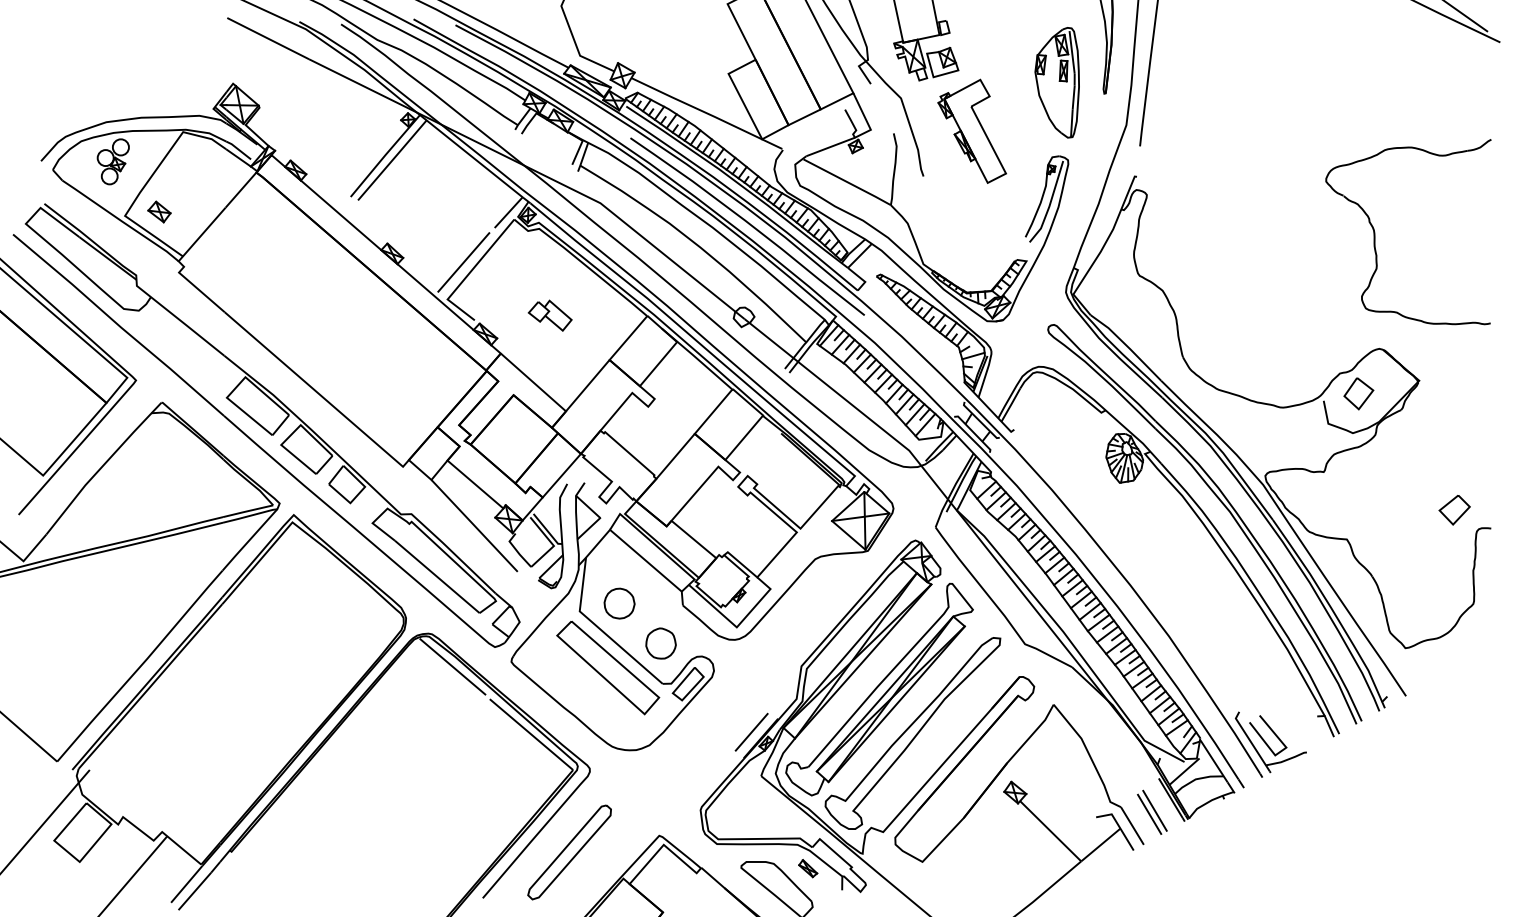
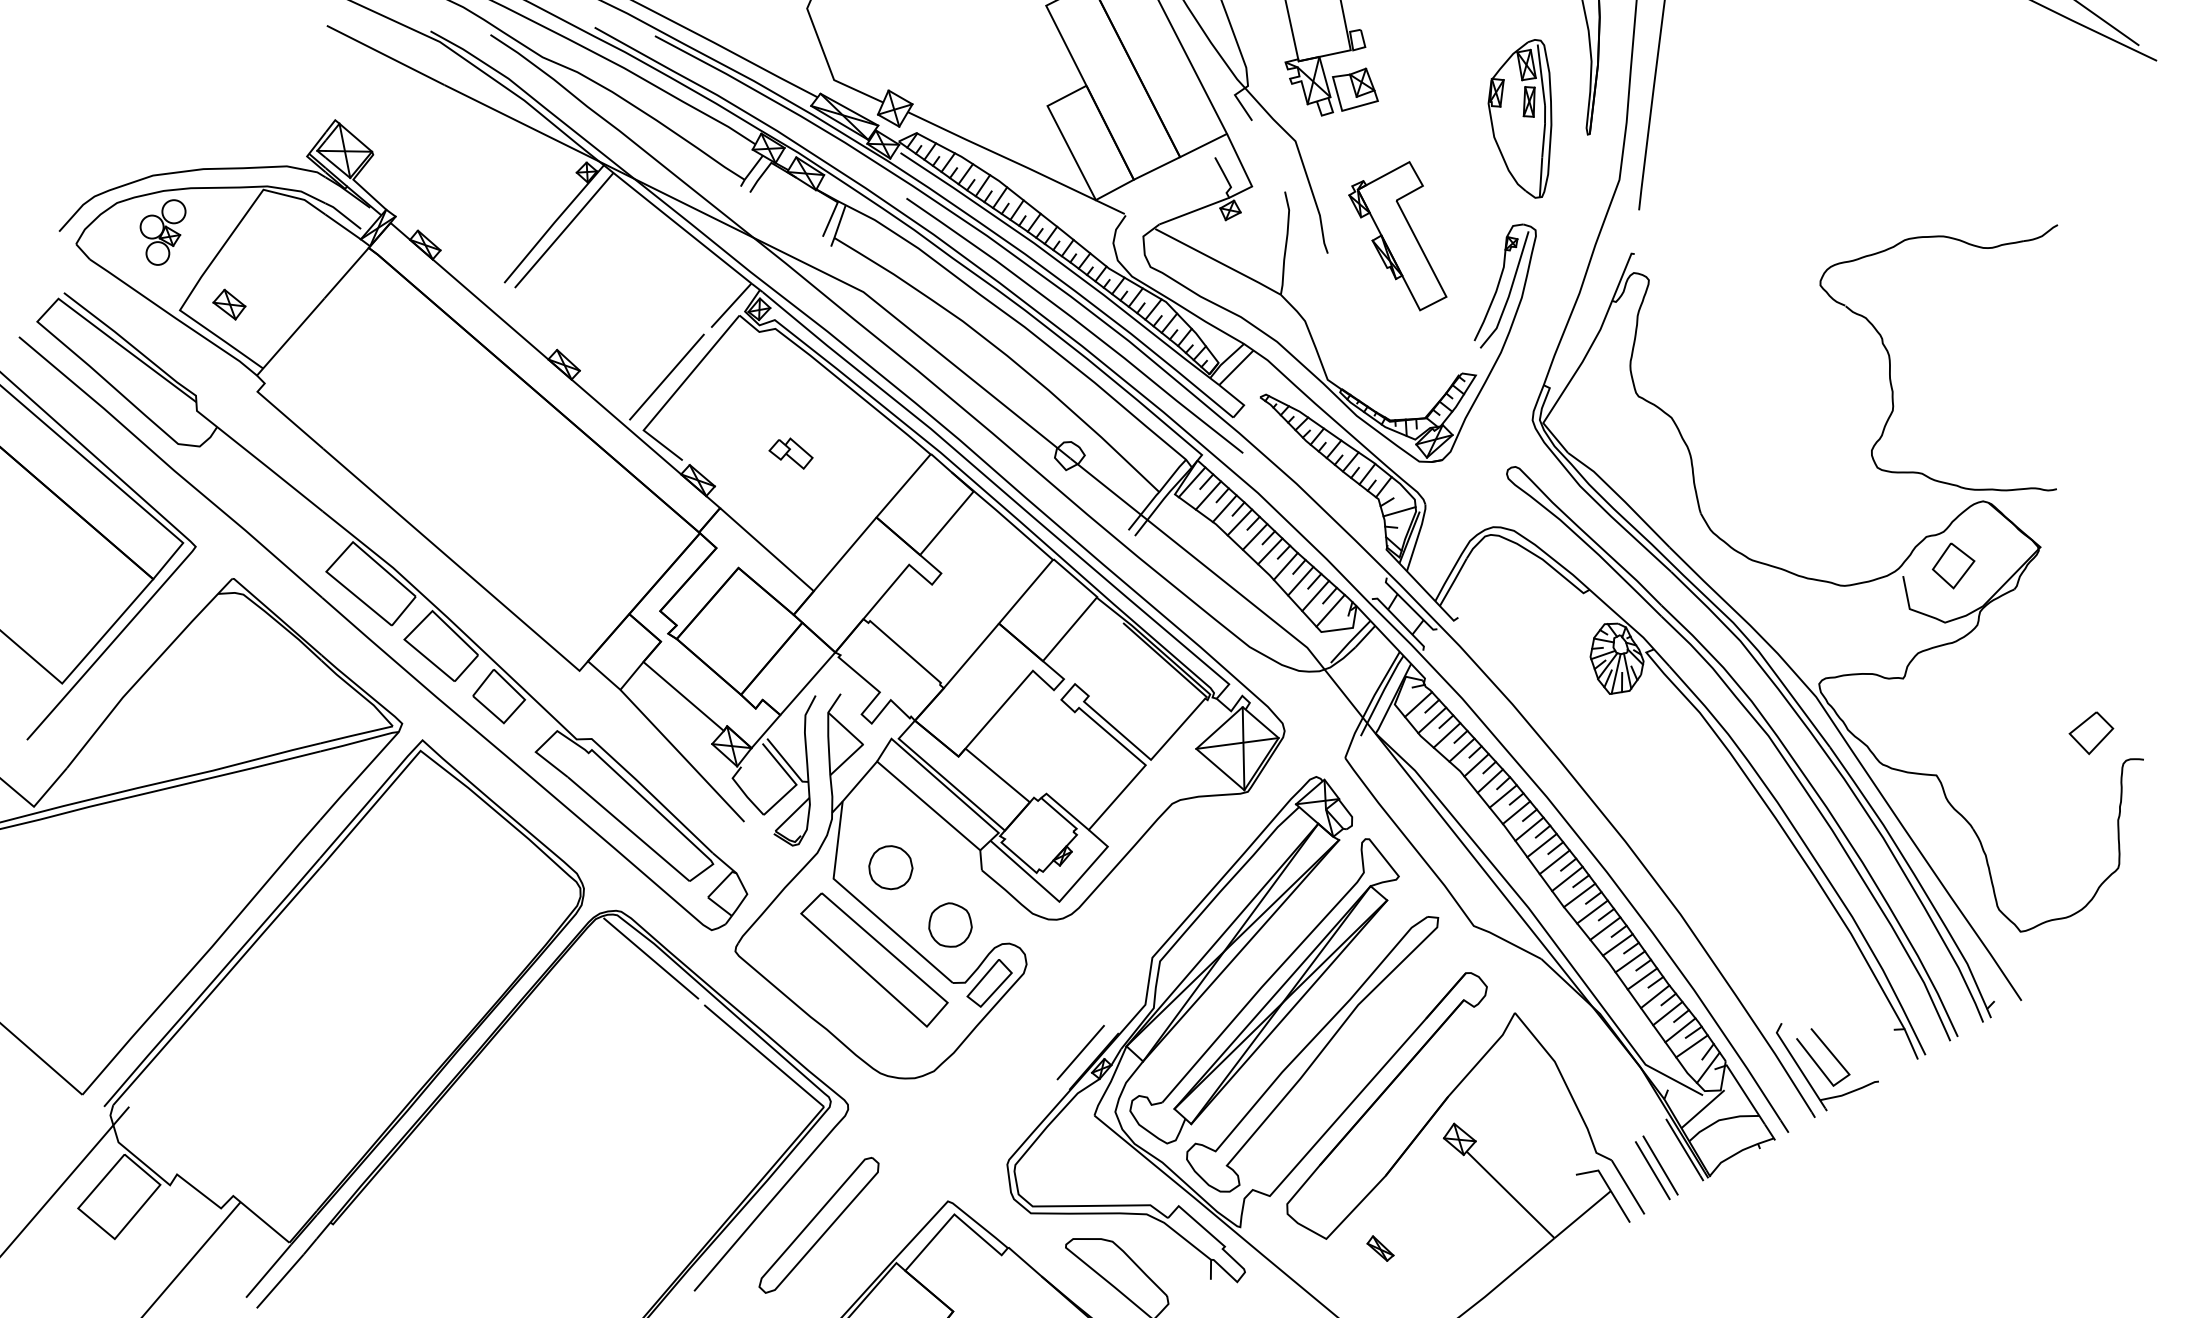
part: (971, 130) -> (1396, 234), moved
part: (1375, 232) -> (1891, 358), moved
part: (549, 315) -> (790, 453), size x0.7
part: (808, 868) -> (1380, 1248), moved

